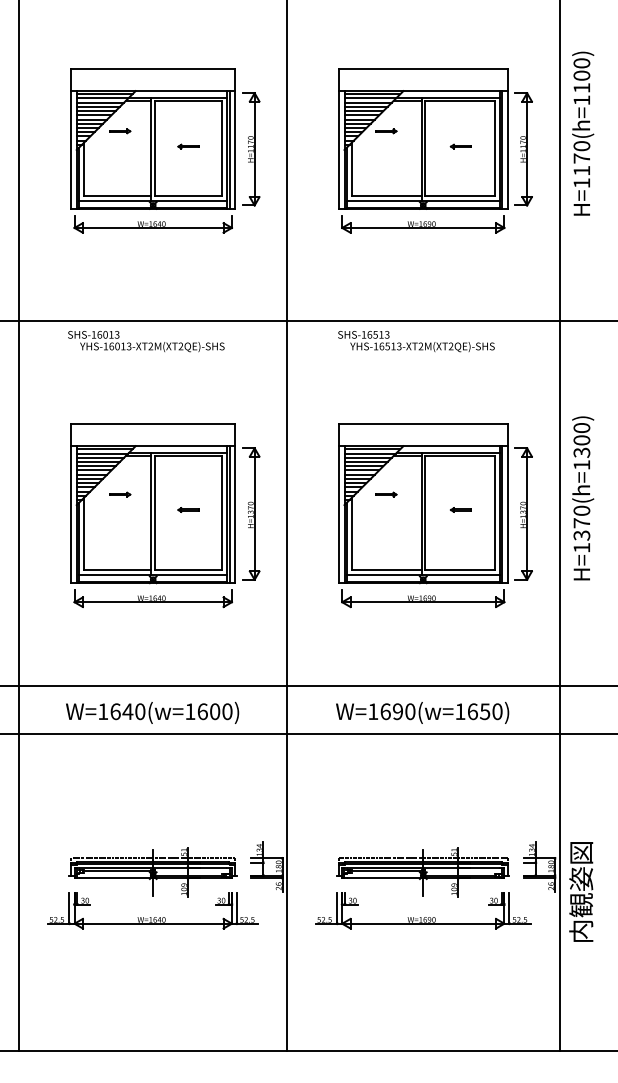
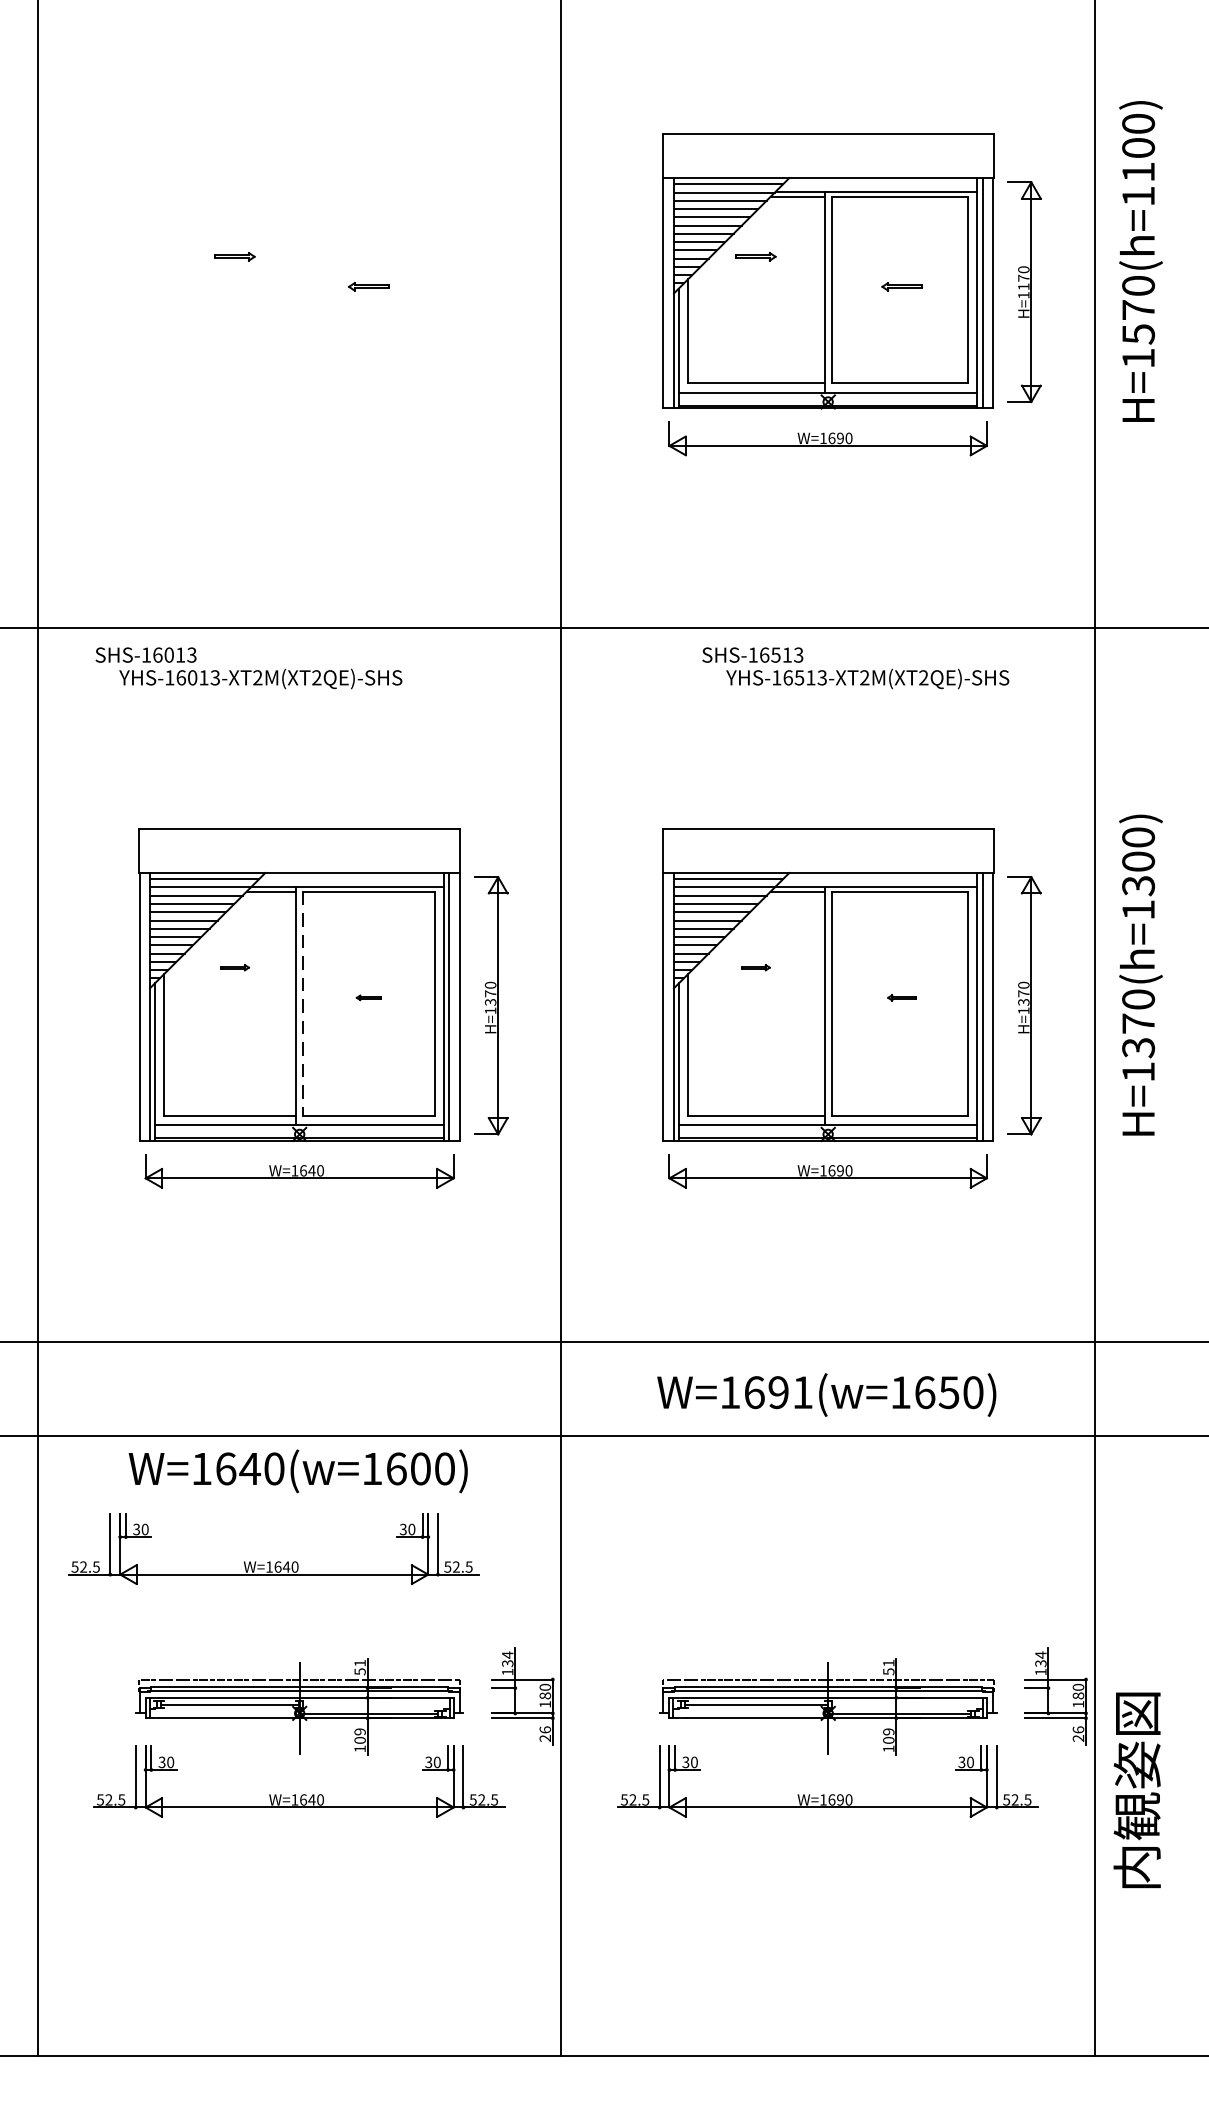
part: (165, 150) -> (323, 294), removed
text: (581, 170) -> (1137, 333), H=1170(h=1100) -> H=1570(h=1100)
text: (146, 341) -> (249, 668), moved
text: (416, 341) -> (855, 668), moved
part: (120, 494) -> (235, 967), size x0.7
part: (386, 494) -> (756, 967), size x0.7
part: (188, 509) -> (368, 996), size x0.6
part: (460, 509) -> (900, 996), size x0.7
line: (155, 513) -> (304, 1004), solid -> dashed
text: (410, 711) -> (803, 1392), W=1690(w=1650) -> W=1691(w=1650)
text: (152, 712) -> (298, 1470), moved
part: (138, 798) -> (270, 1562), added
text: (581, 891) -> (1137, 1789), moved

